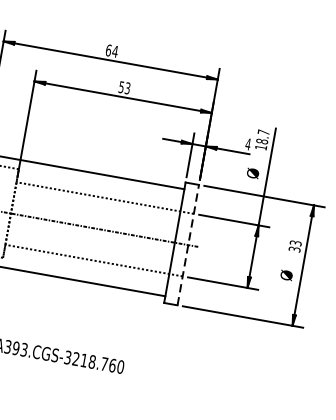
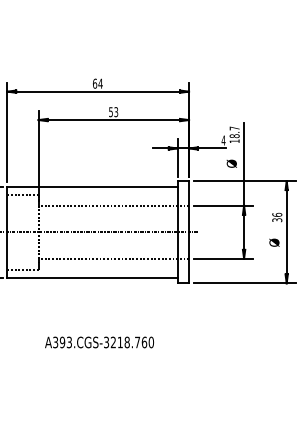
text: (296, 242) -> (277, 214), 33 -> 36
line: (188, 244) -> (189, 231), dashed -> solid

